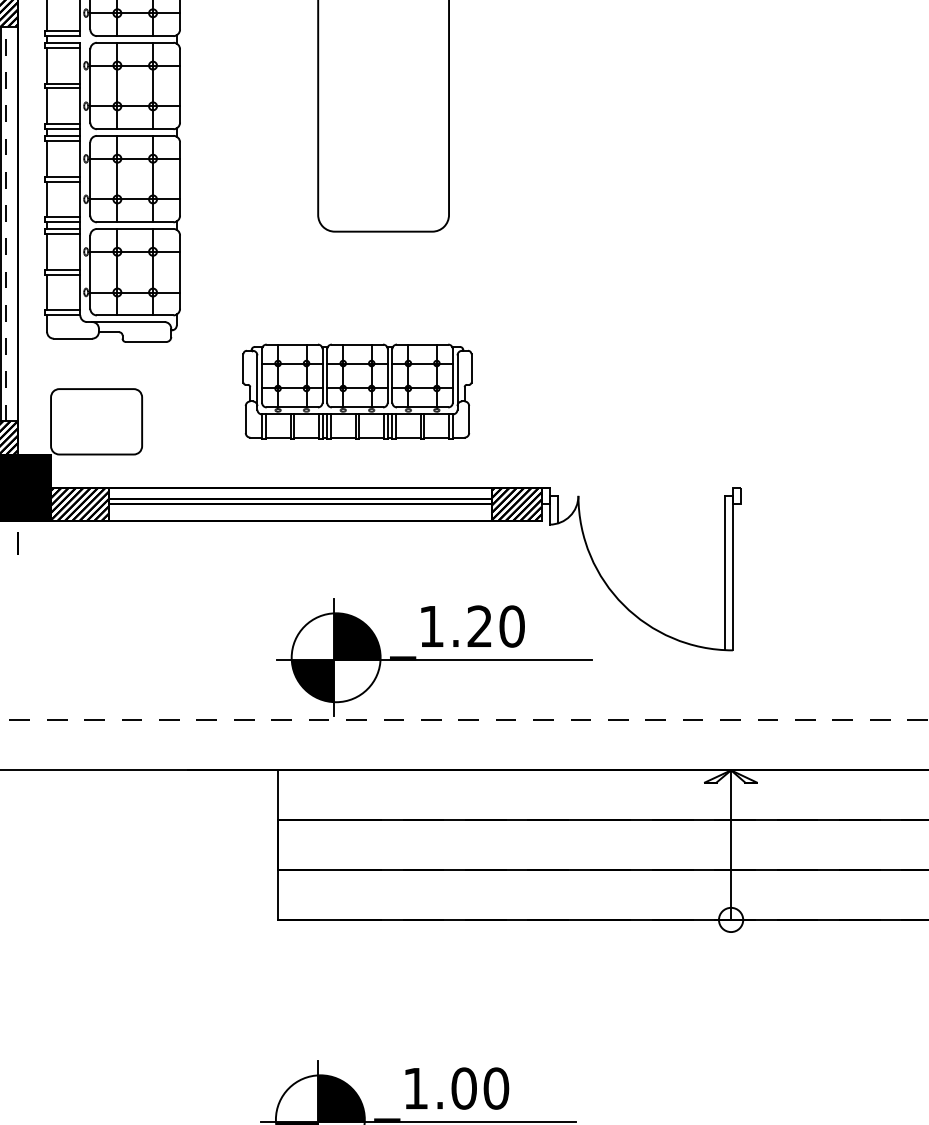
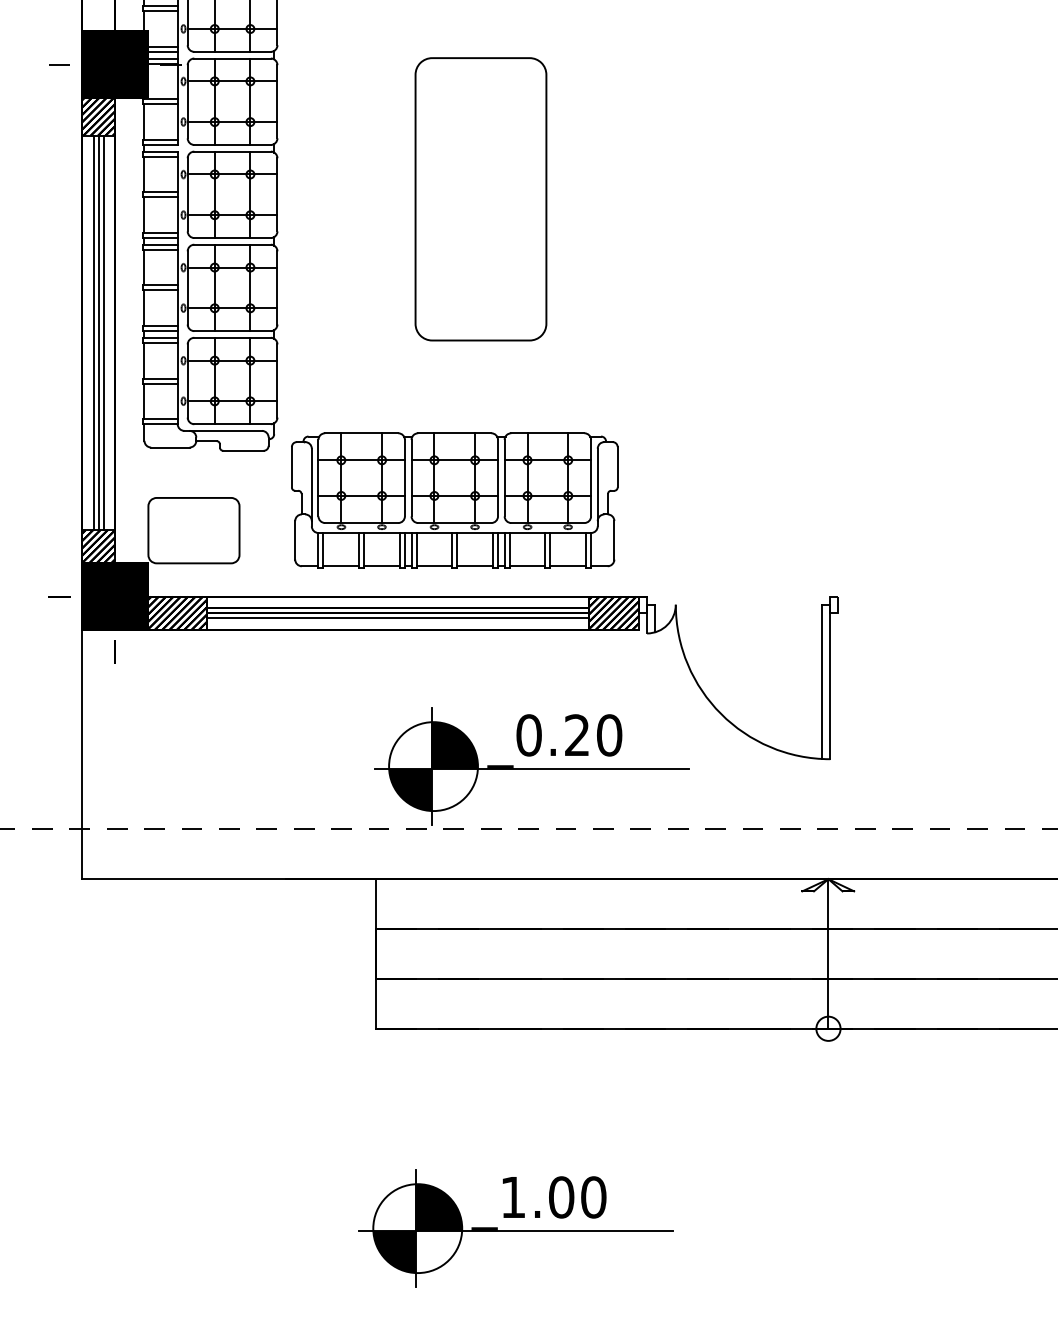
line: (6, 223) -> (103, 332), dashed -> solid
part: (357, 391) -> (454, 500), size x1.43
line: (300, 509) -> (397, 618), added
text: (431, 626) -> (528, 735), _1.20 -> _0.20

